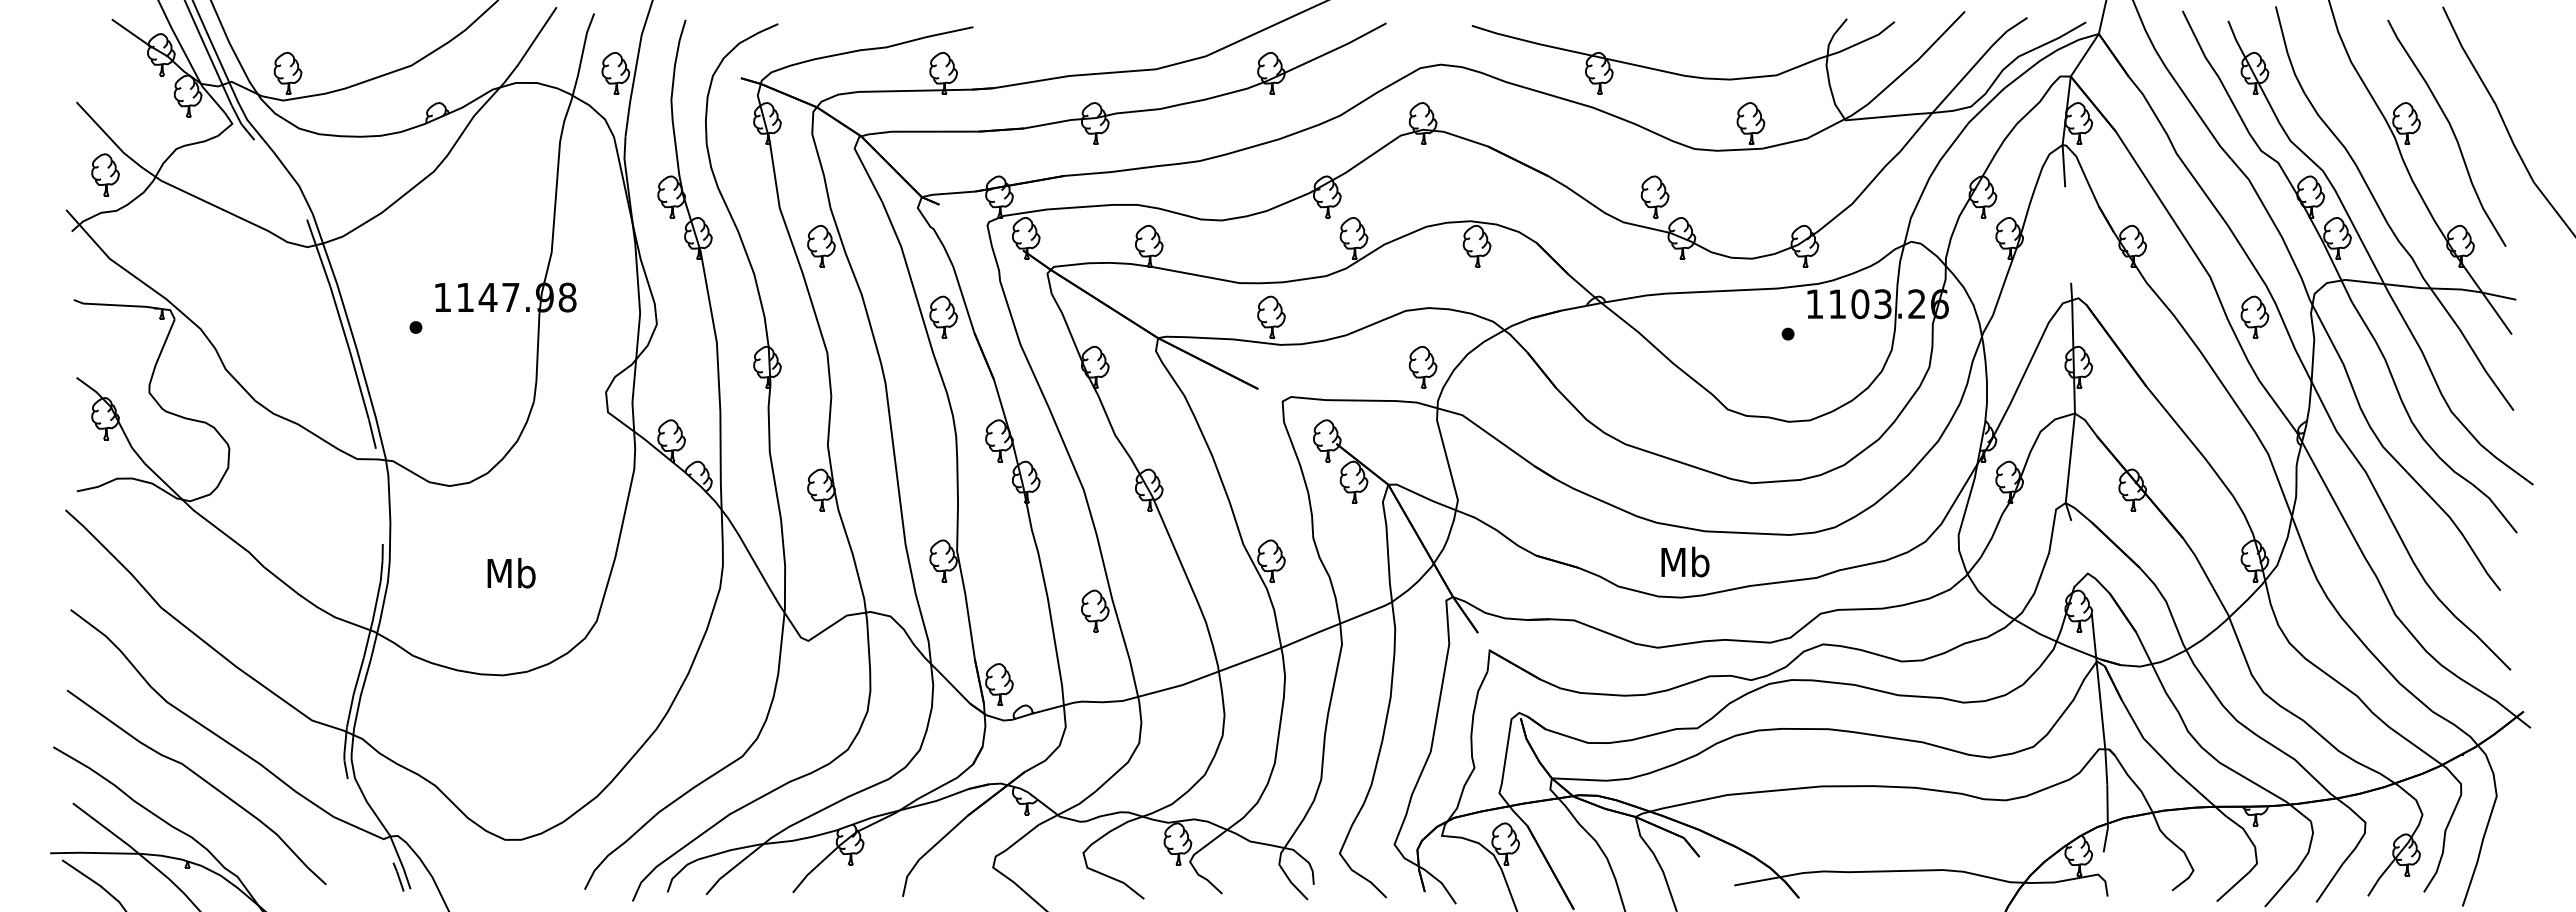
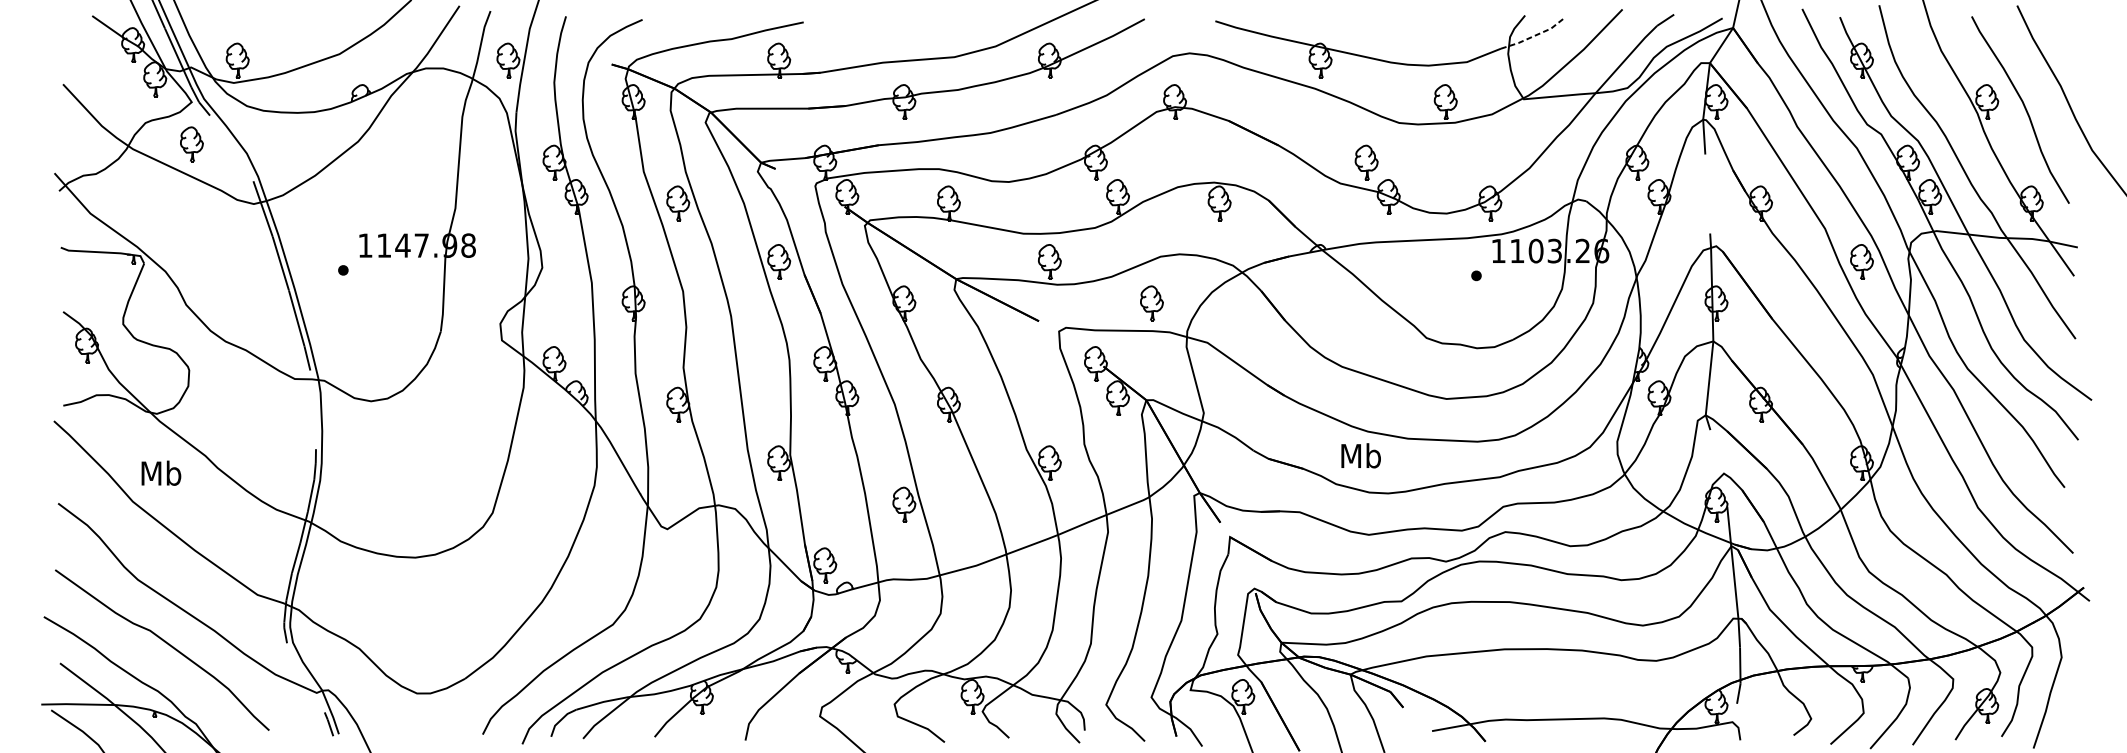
line: (1857, 43) -> (1533, 35), solid -> dashed
part: (105, 174) -> (191, 144), moved
part: (1422, 366) -> (1151, 302), moved
text: (1685, 561) -> (1361, 455), moved
text: (511, 572) -> (161, 472), moved

